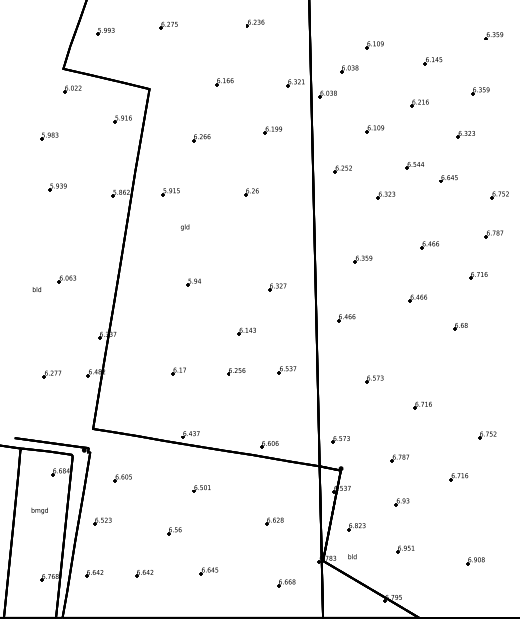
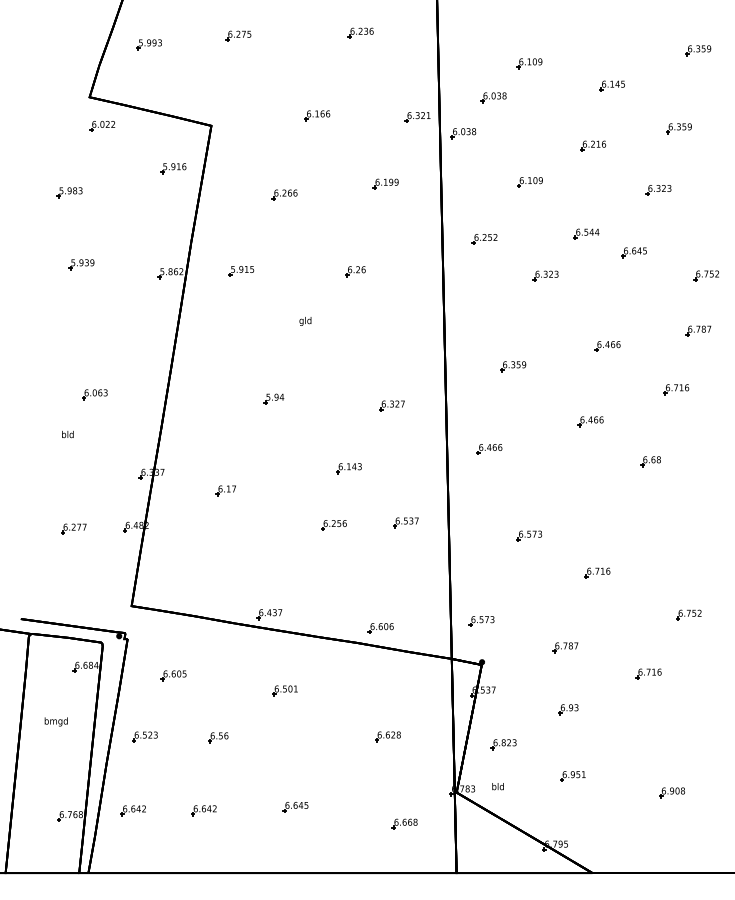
text: (184, 227) -> (304, 321), moved
text: (36, 289) -> (67, 434), moved
part: (178, 371) -> (225, 490), moved
part: (174, 531) -> (218, 738), moved

